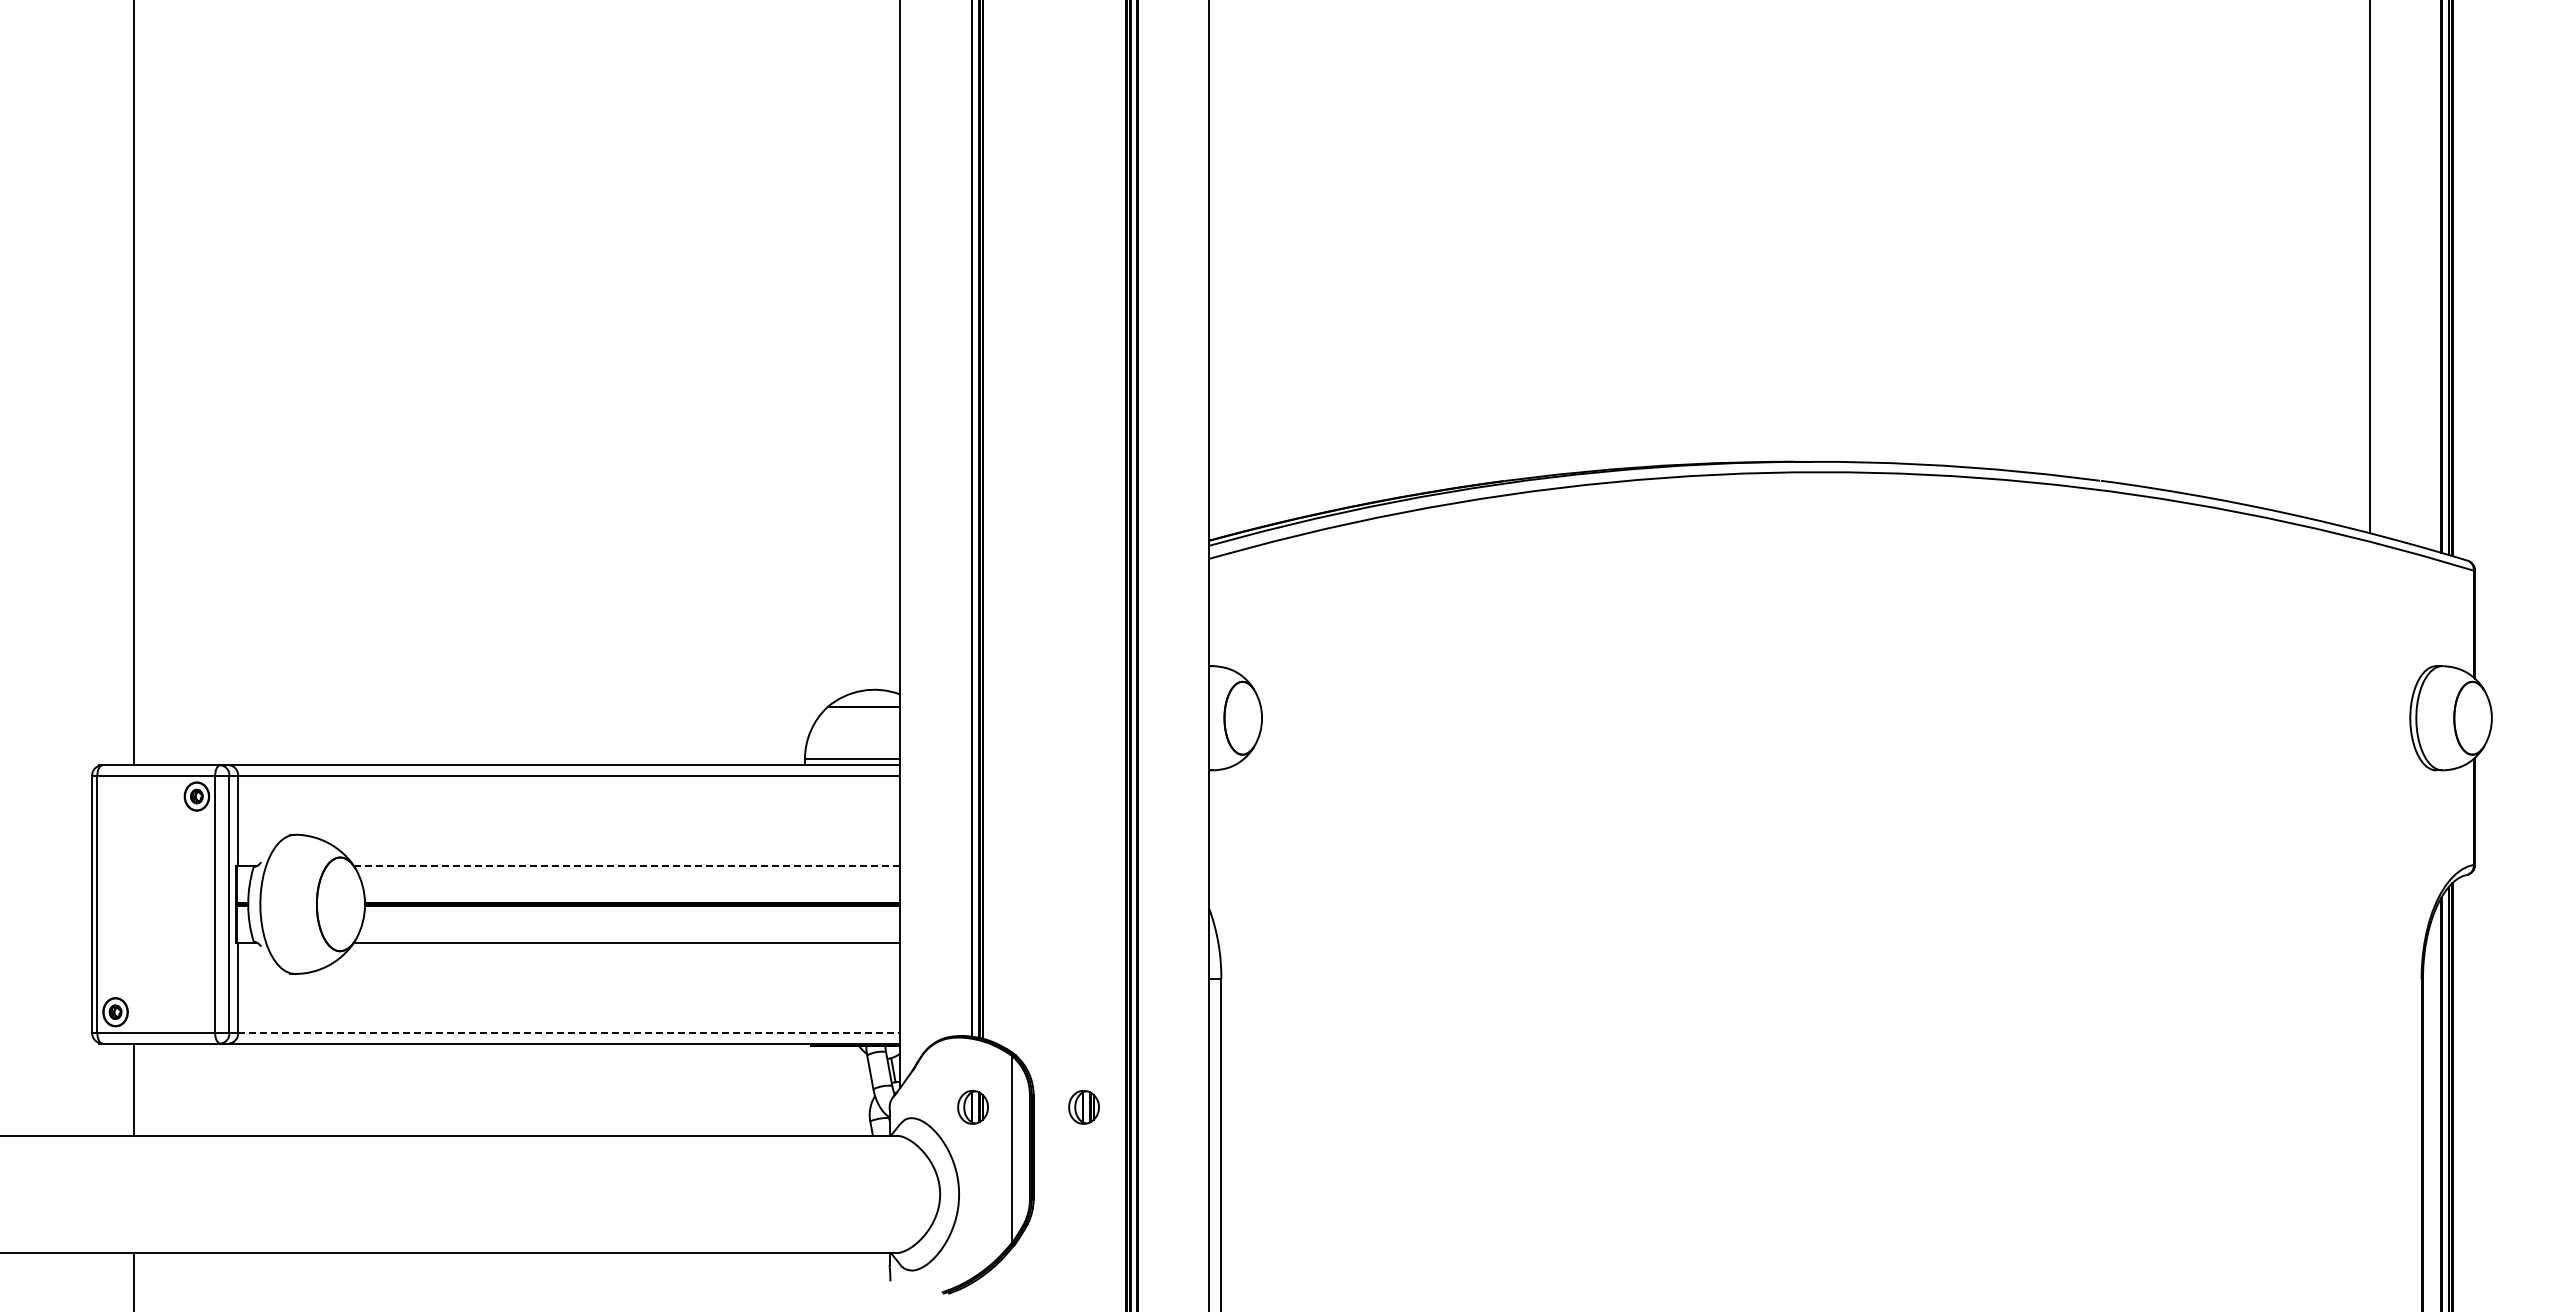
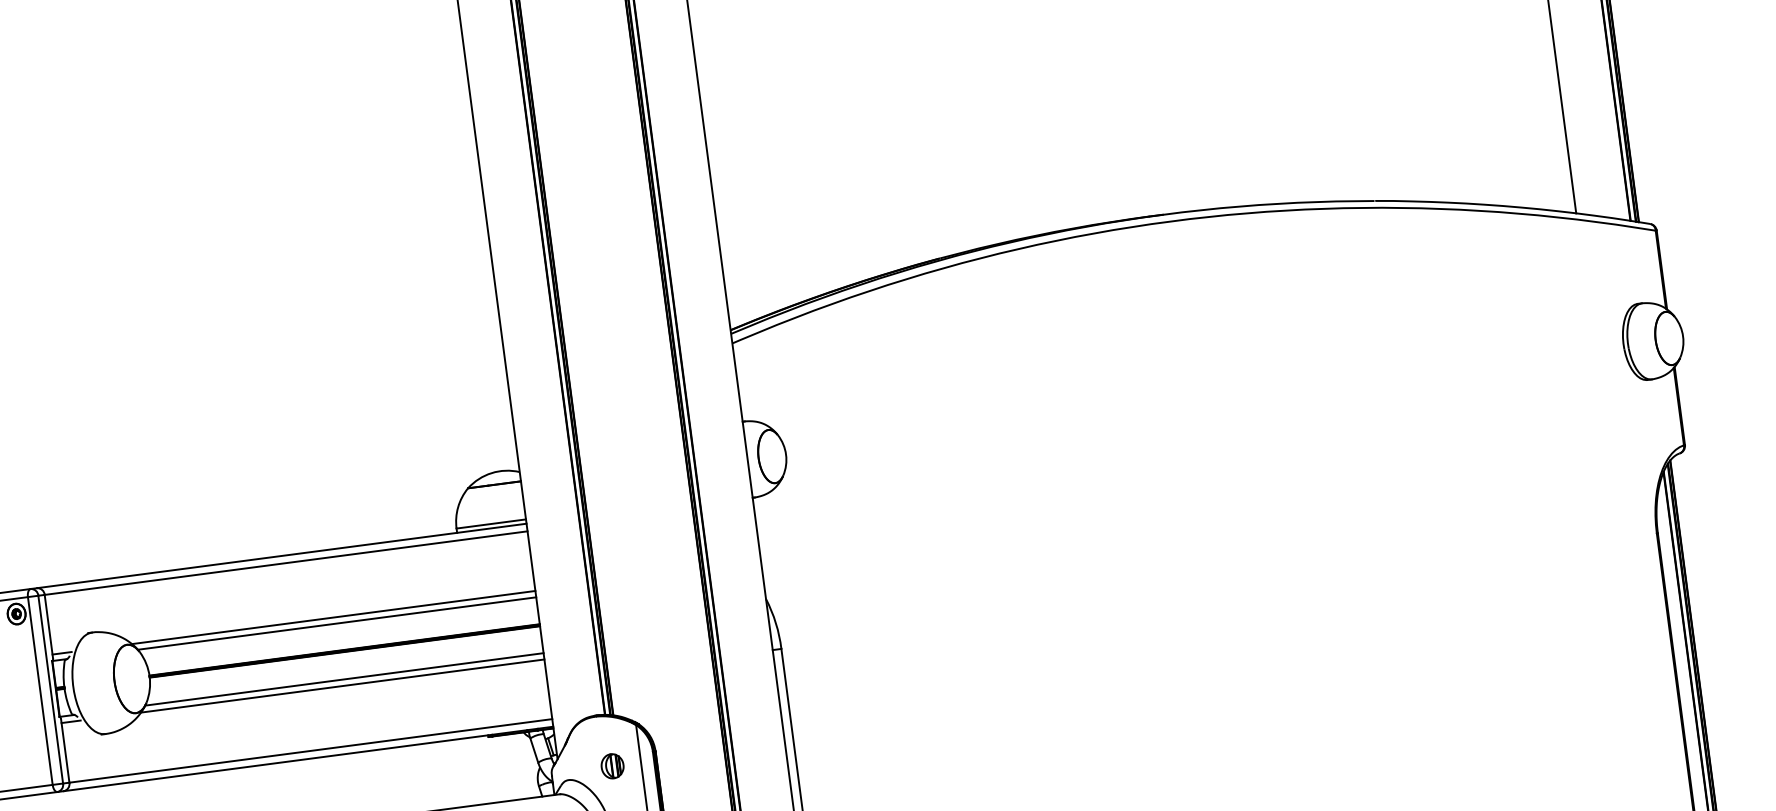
line: (251, 857) -> (62, 653), added
line: (623, 857) -> (333, 617), added
line: (627, 866) -> (337, 623), dashed -> solid
line: (251, 951) -> (71, 721), added
line: (623, 951) -> (342, 686), added
line: (569, 1033) -> (311, 751), dashed -> solid
part: (1083, 1107) -> (693, 755), removed

